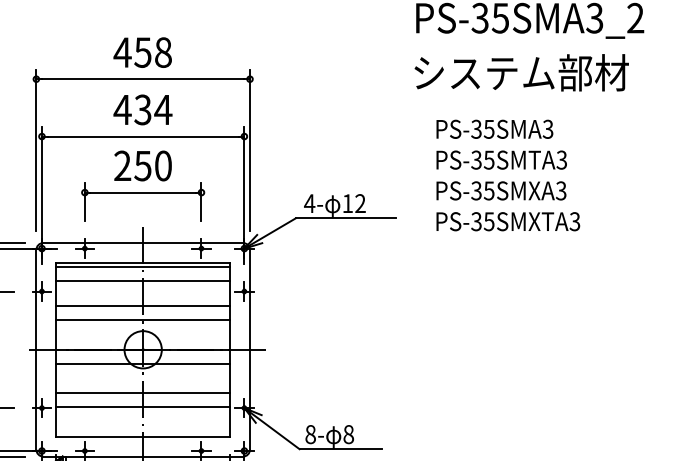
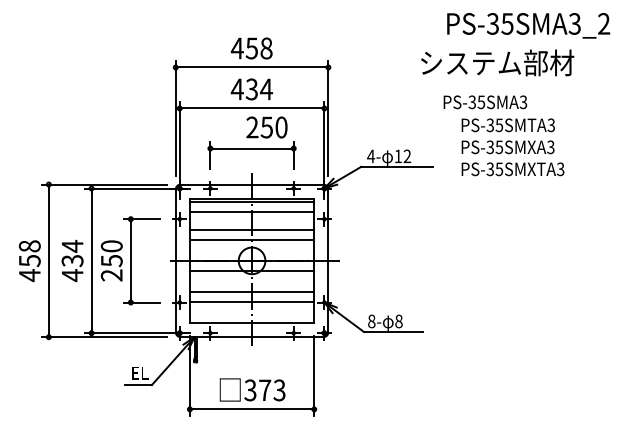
text: (521, 72) -> (497, 62), moved
text: (494, 129) -> (485, 102), moved
text: (142, 165) -> (266, 127), moved

